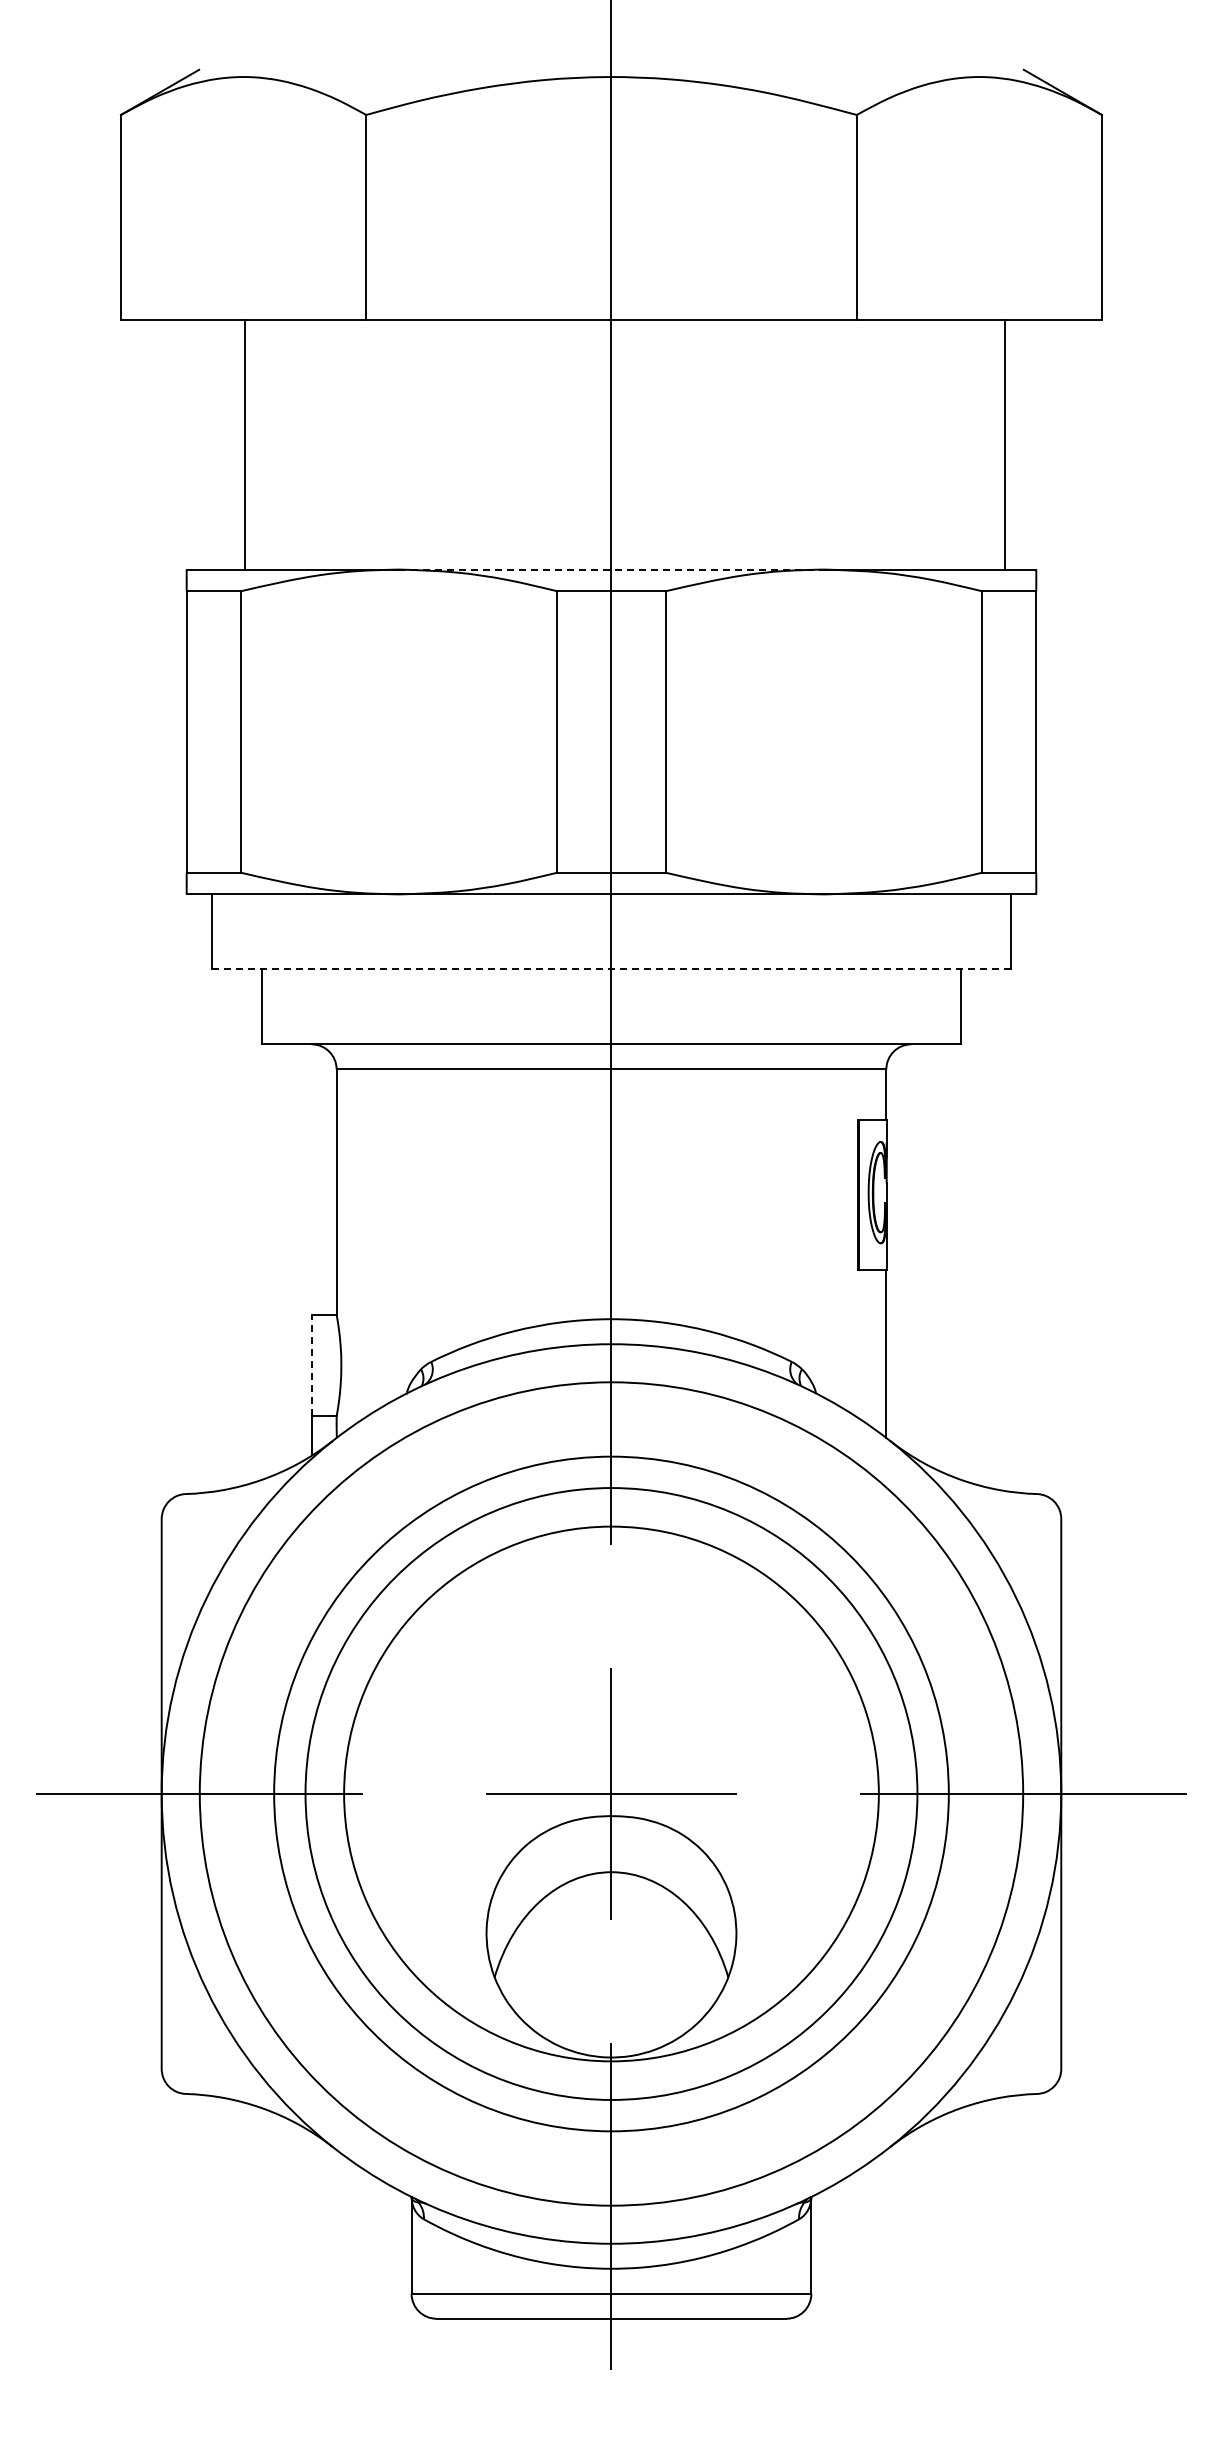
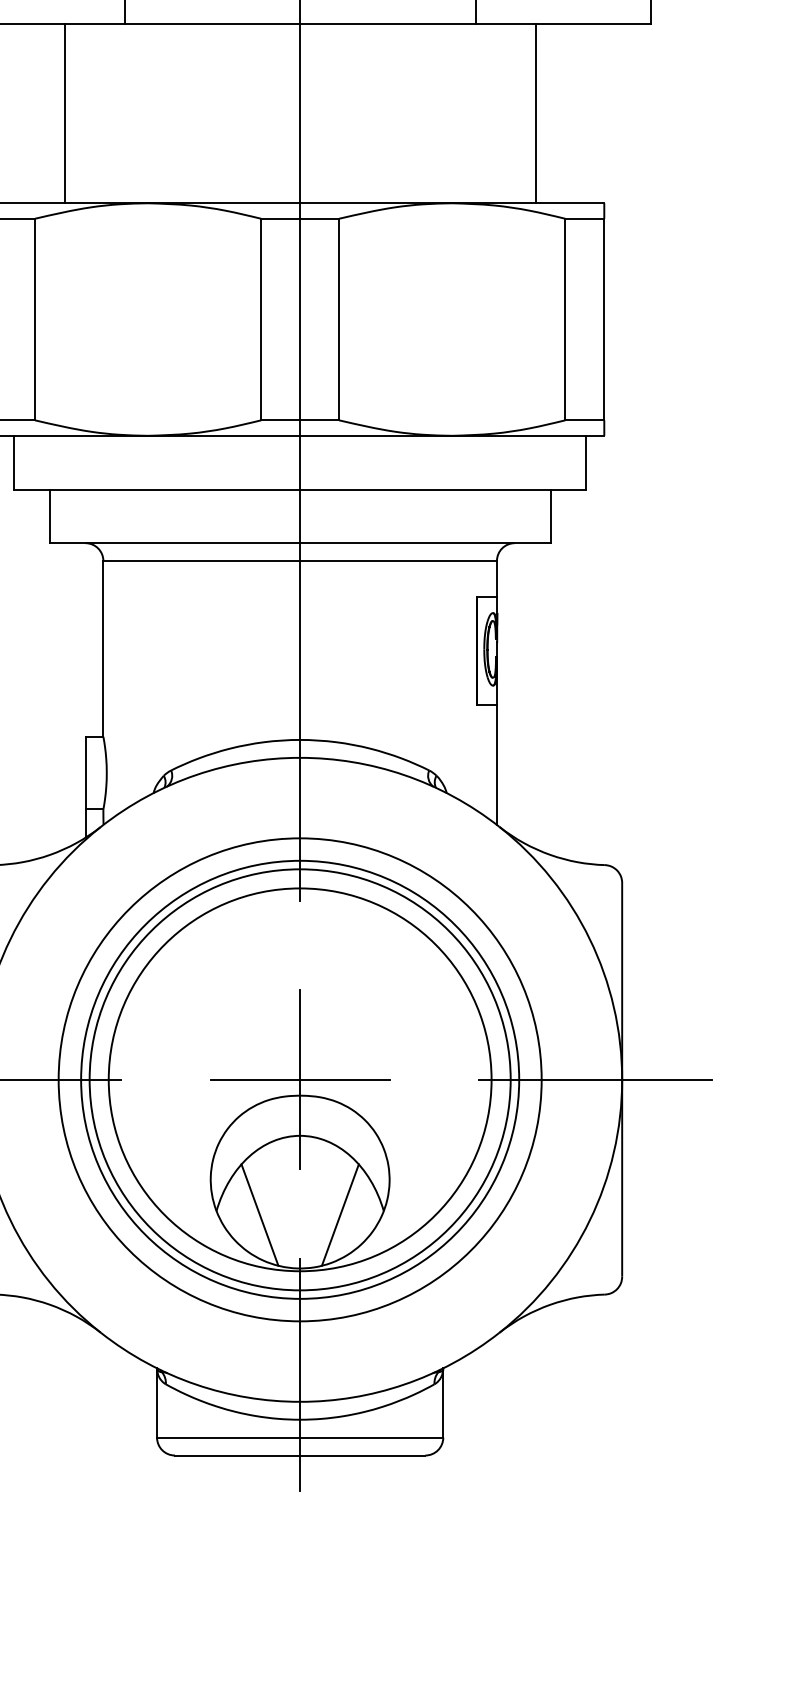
line: (244, 444) -> (64, 113), moved
line: (1005, 444) -> (535, 113), moved
line: (611, 569) -> (300, 203), dashed -> solid
line: (611, 969) -> (300, 489), dashed -> solid
line: (311, 1365) -> (85, 773), dashed -> solid
circle: (611, 1793) -> (300, 1079), size x0.71
line: (555, 1982) -> (260, 1214), added
line: (667, 1982) -> (340, 1214), added

